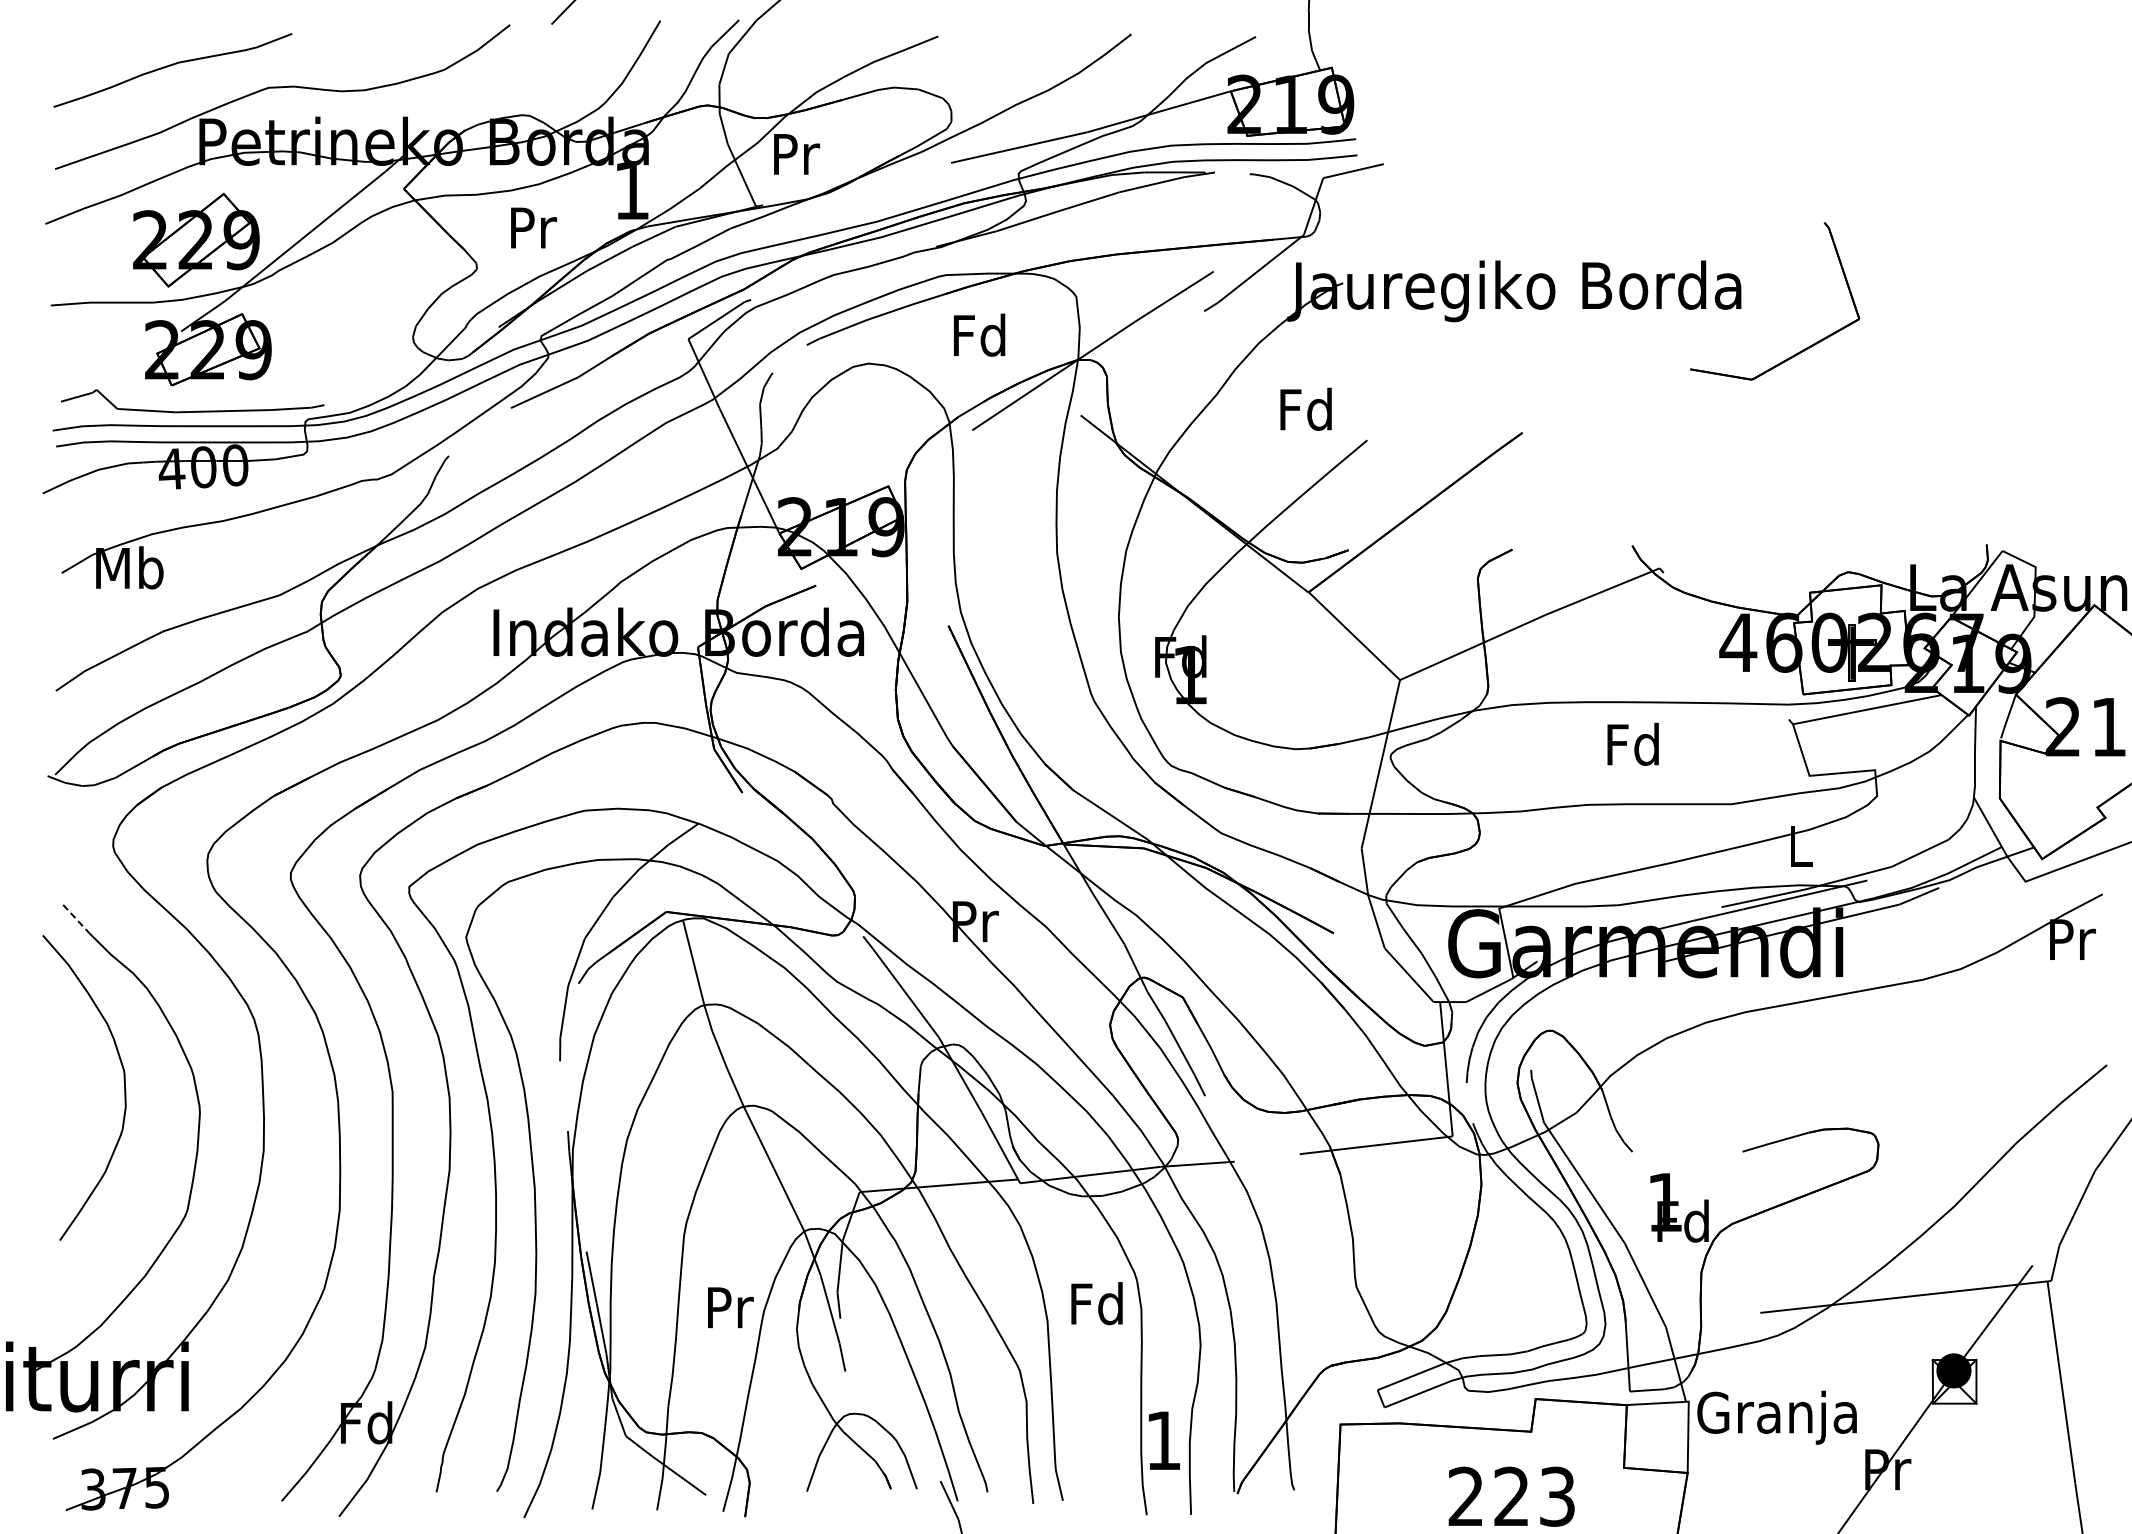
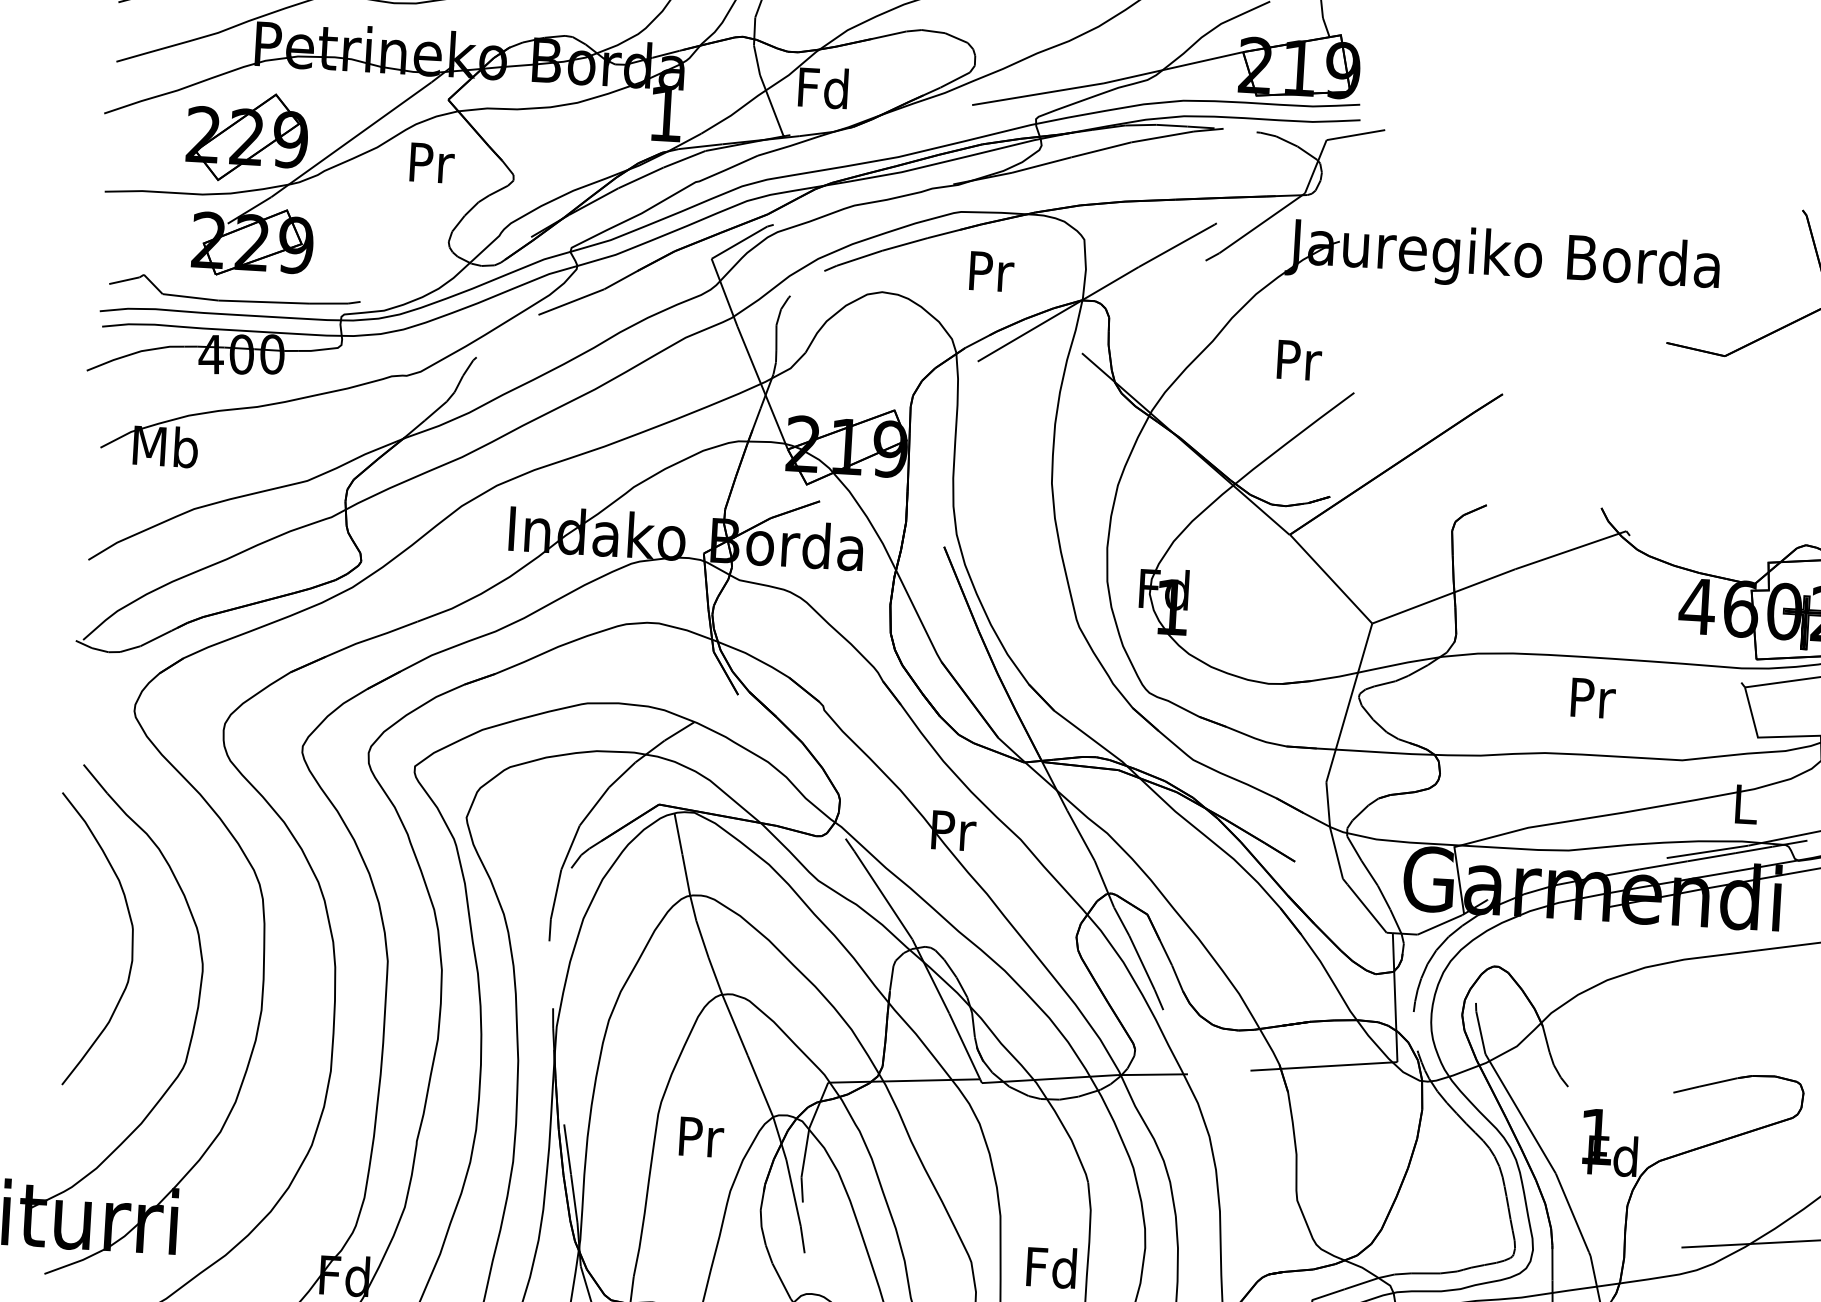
text: (794, 153) -> (823, 87), Pr -> Fd
text: (533, 227) -> (431, 162), moved
text: (979, 334) -> (989, 270), Fd -> Pr
text: (1305, 408) -> (1296, 359), Fd -> Pr
text: (1632, 743) -> (1590, 696), Fd -> Pr
line: (76, 919) -> (95, 779), dashed -> solid
text: (1096, 1303) -> (1051, 1267), moved
text: (730, 1307) -> (701, 1137), moved

